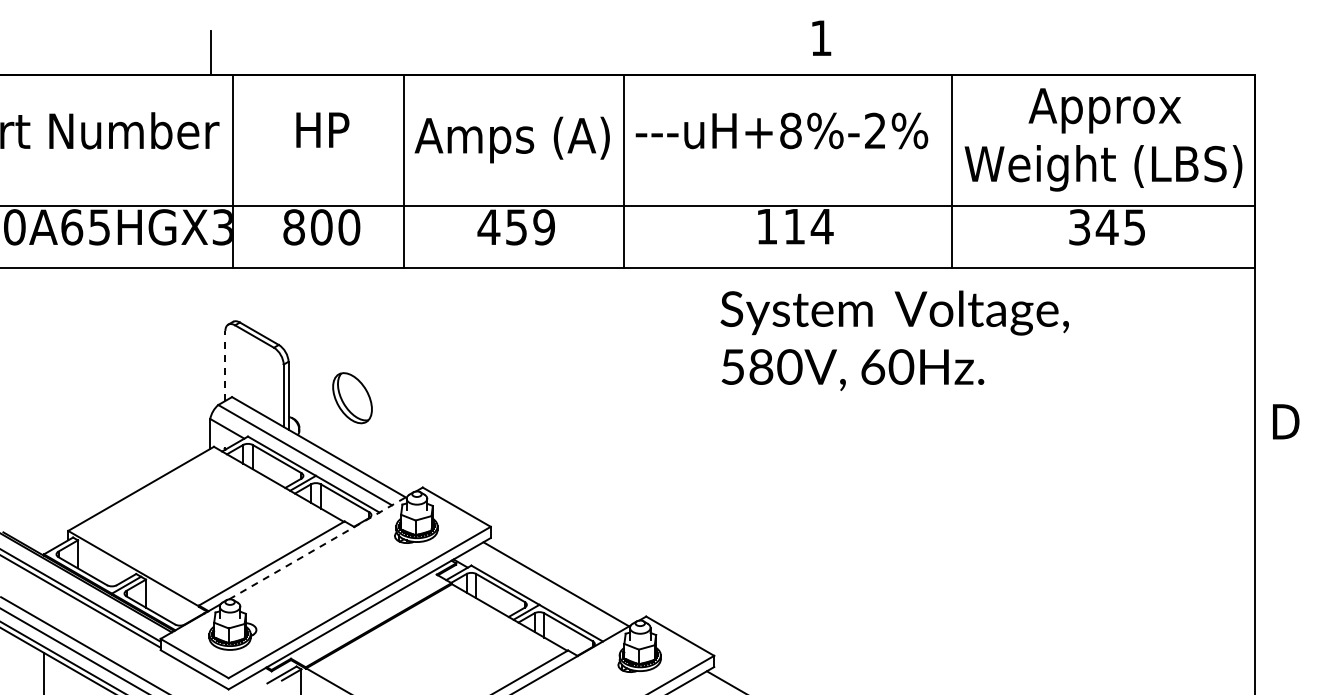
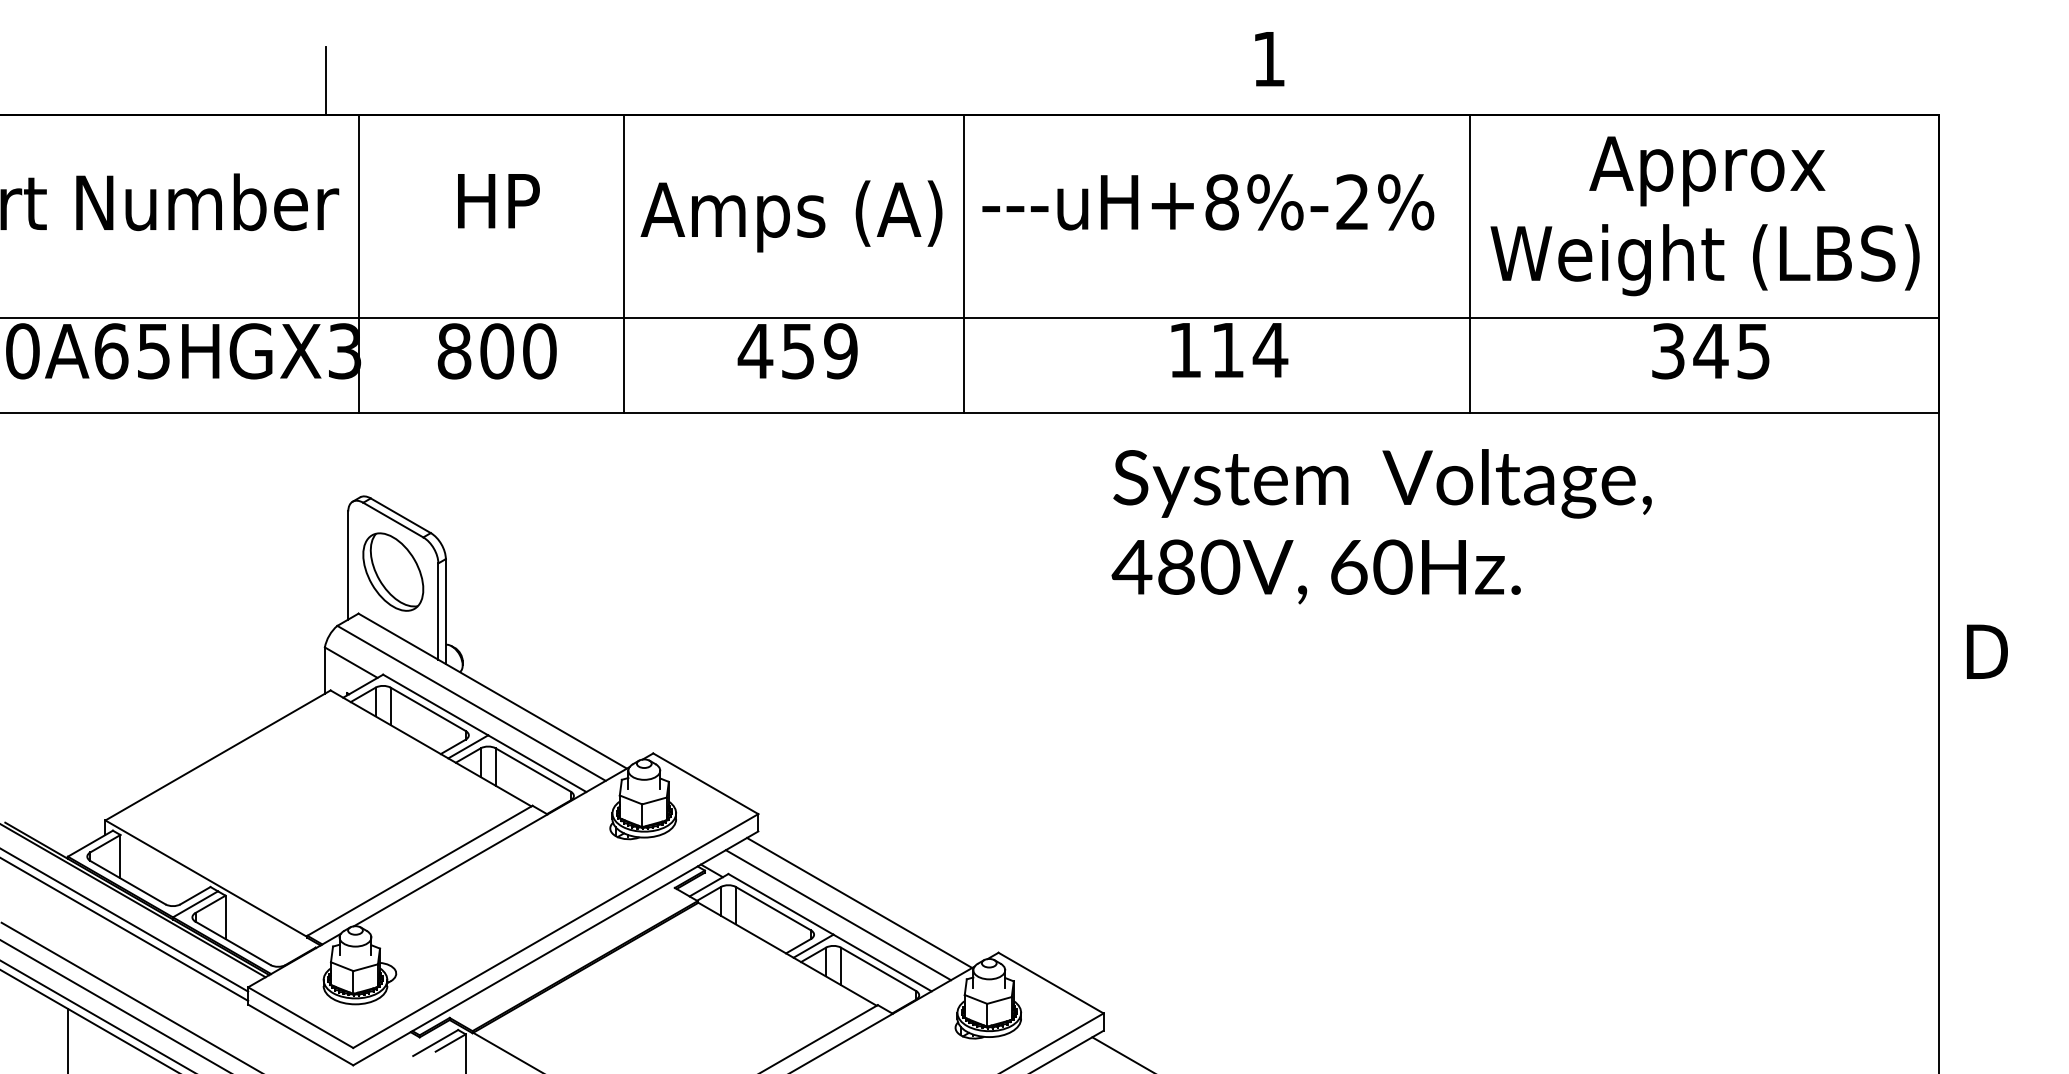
line: (225, 365) -> (348, 564), dashed -> solid
text: (732, 366) -> (1131, 566), 580V, -> 480V,
part: (352, 398) -> (393, 572), moved
line: (318, 547) -> (492, 846), dashed -> solid
line: (542, 592) -> (838, 915), added

